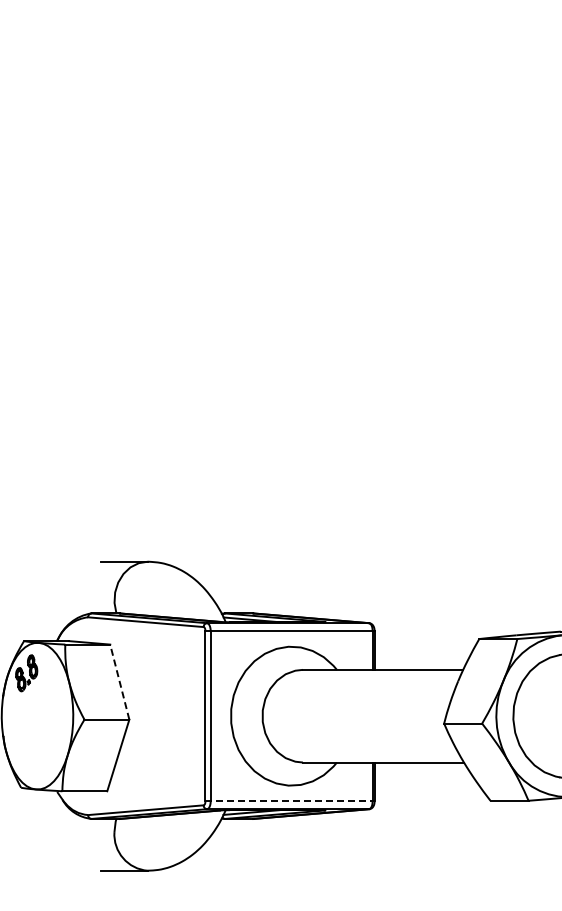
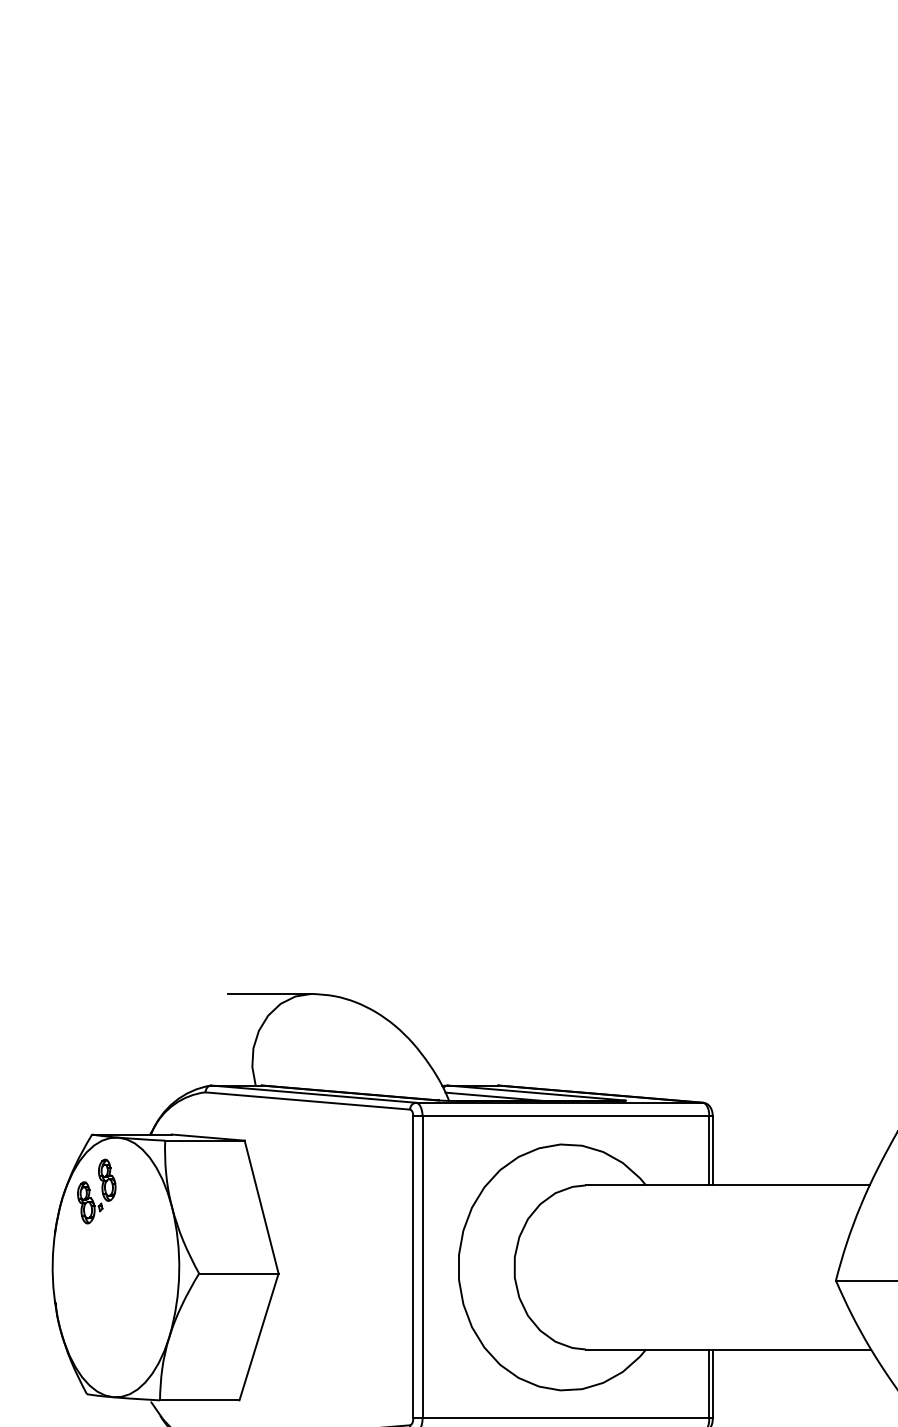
line: (119, 682) -> (261, 1207), dashed -> solid
line: (290, 801) -> (563, 1418), dashed -> solid

